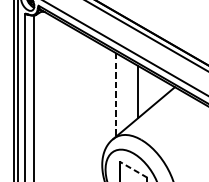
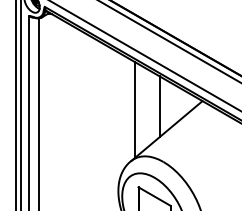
line: (116, 95) -> (134, 110), dashed -> solid
line: (133, 169) -> (154, 196), dashed -> solid

